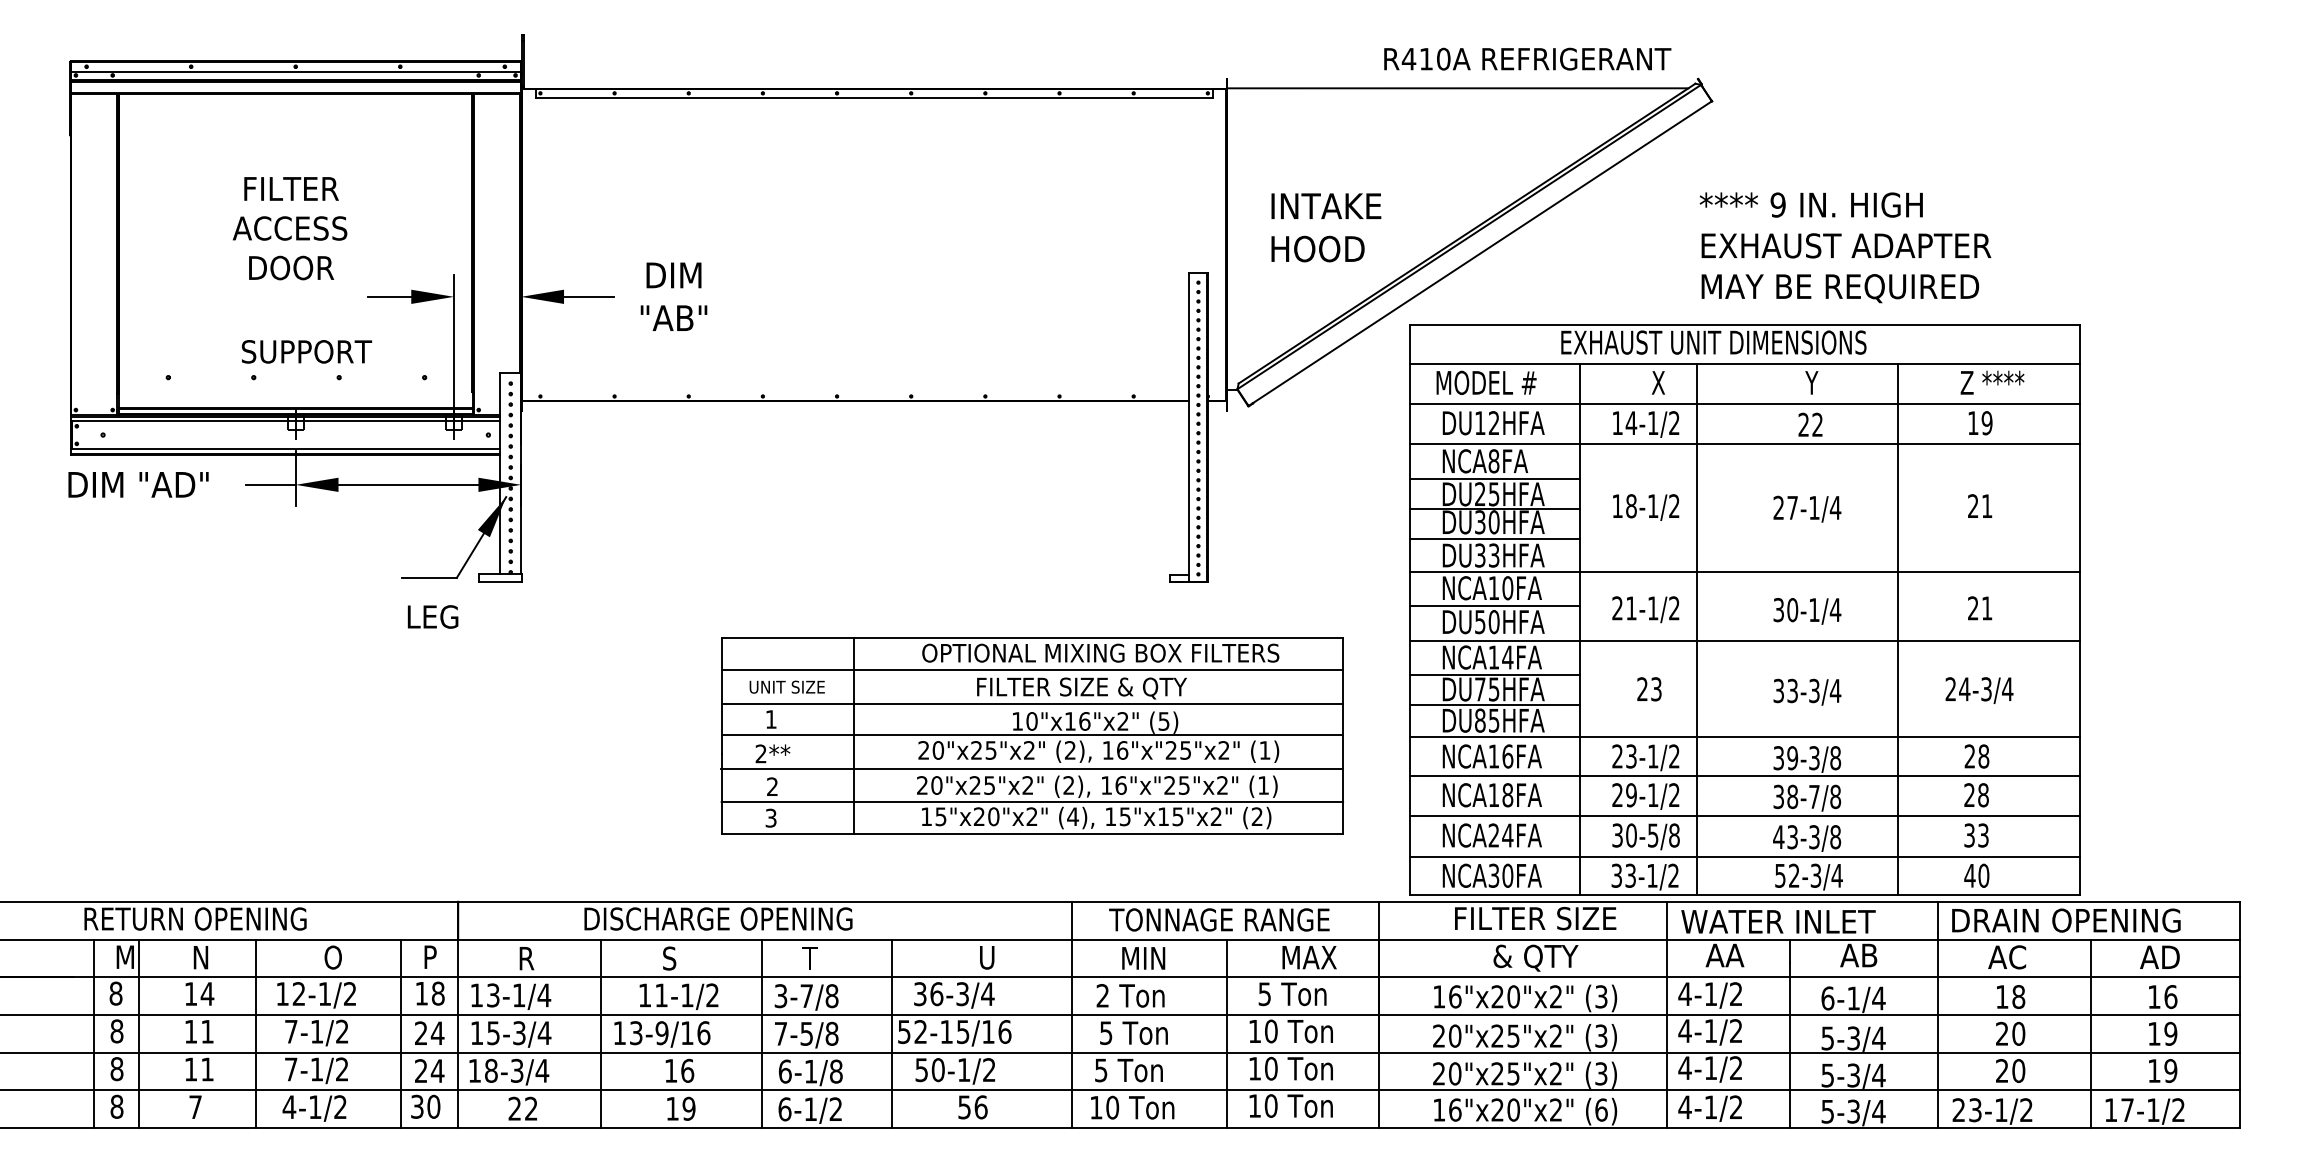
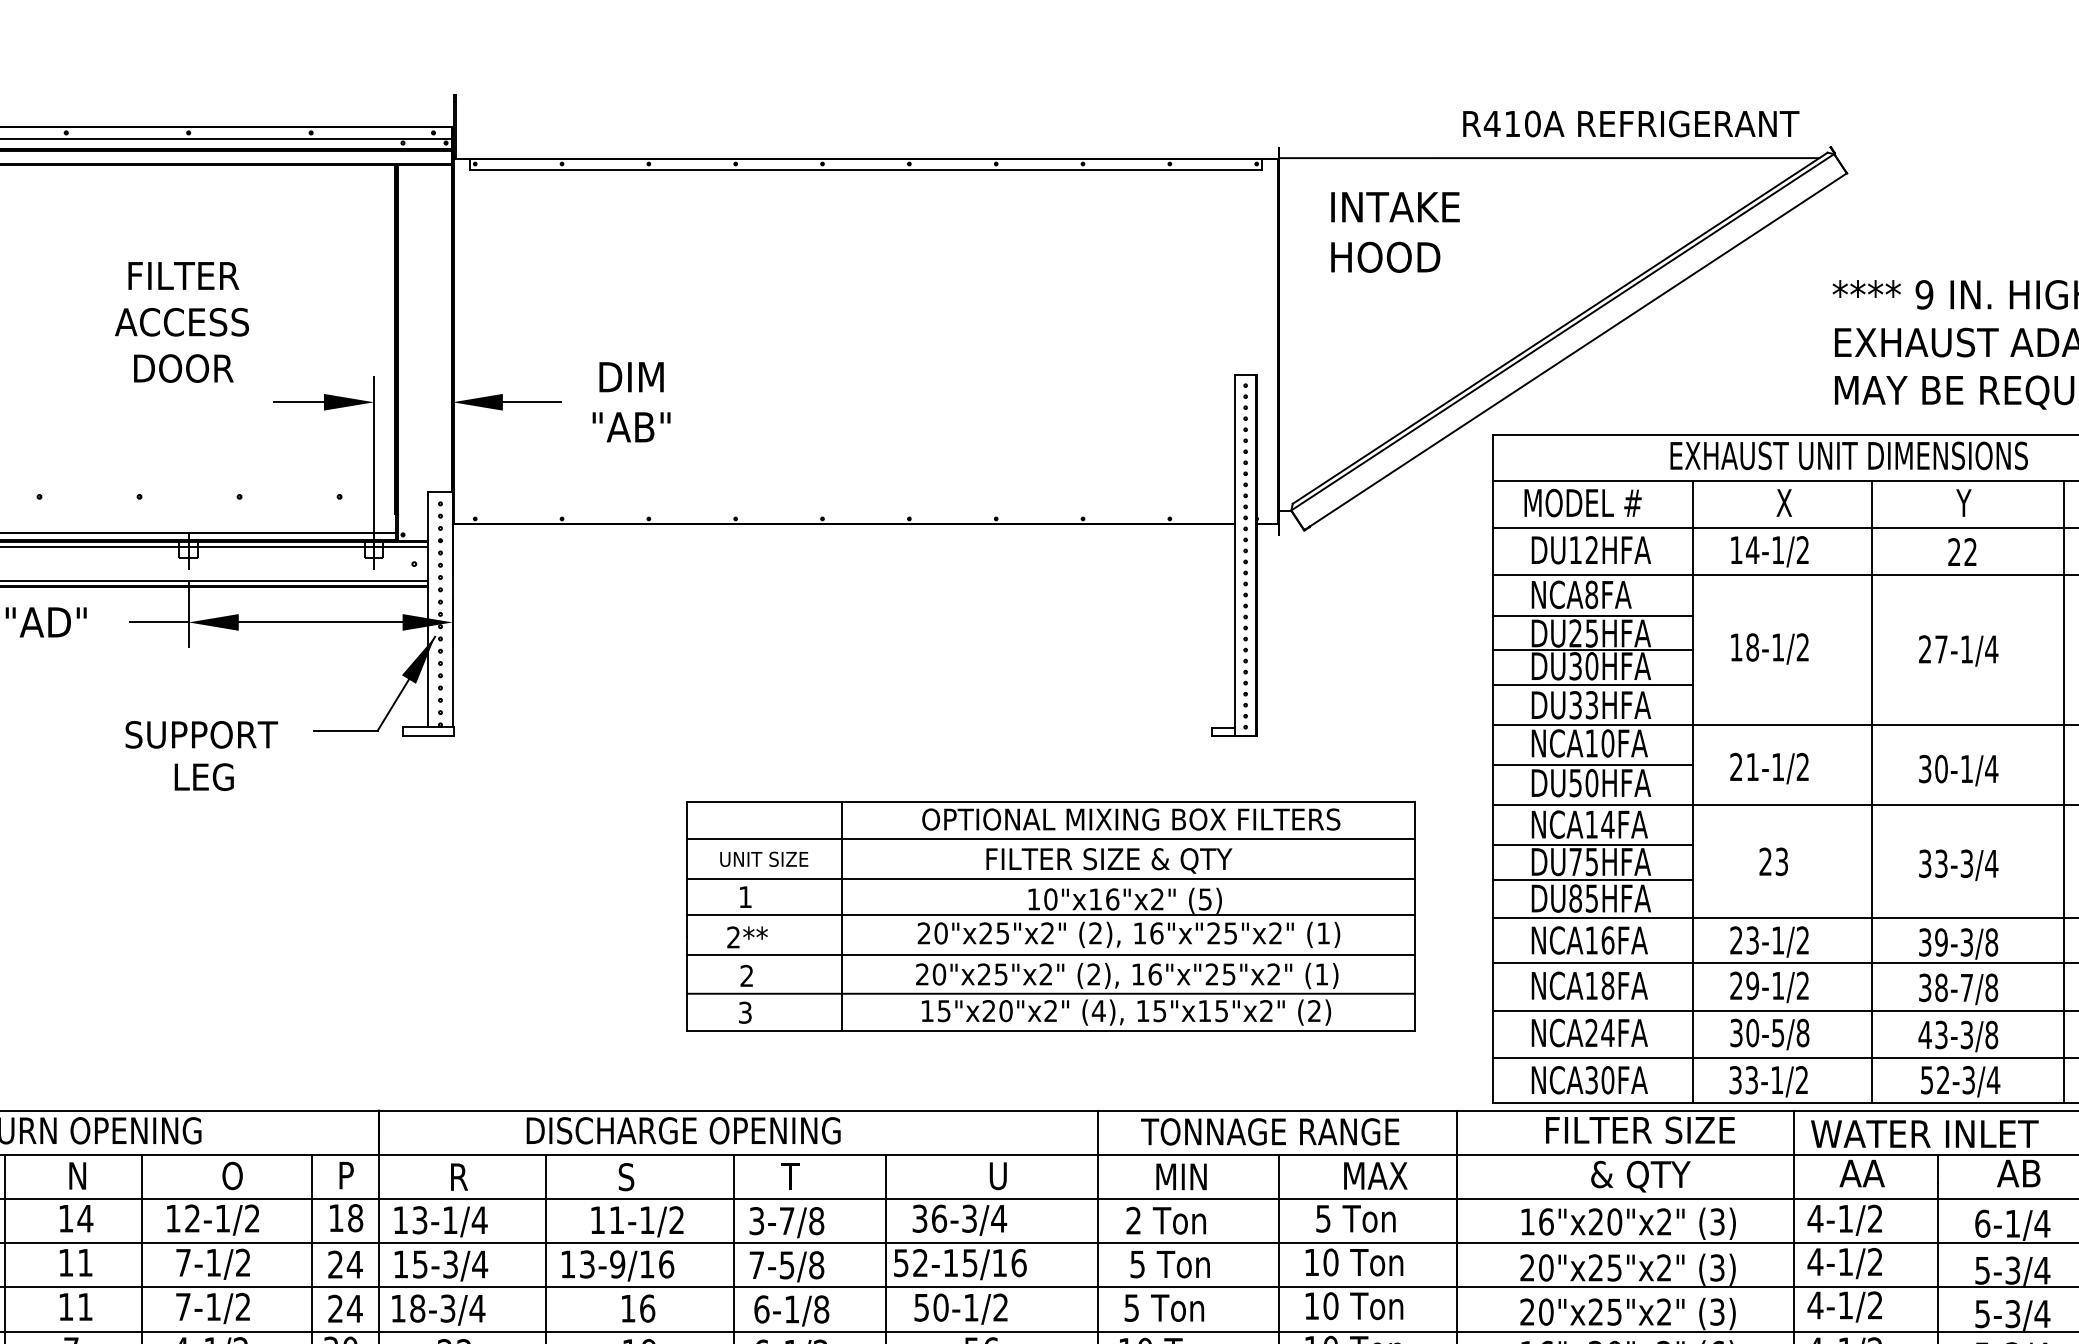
text: (1326, 227) -> (1395, 232), moved
text: (306, 351) -> (201, 734), moved
text: (432, 616) -> (203, 776), moved
line: (1697, 629) -> (1872, 791), moved

